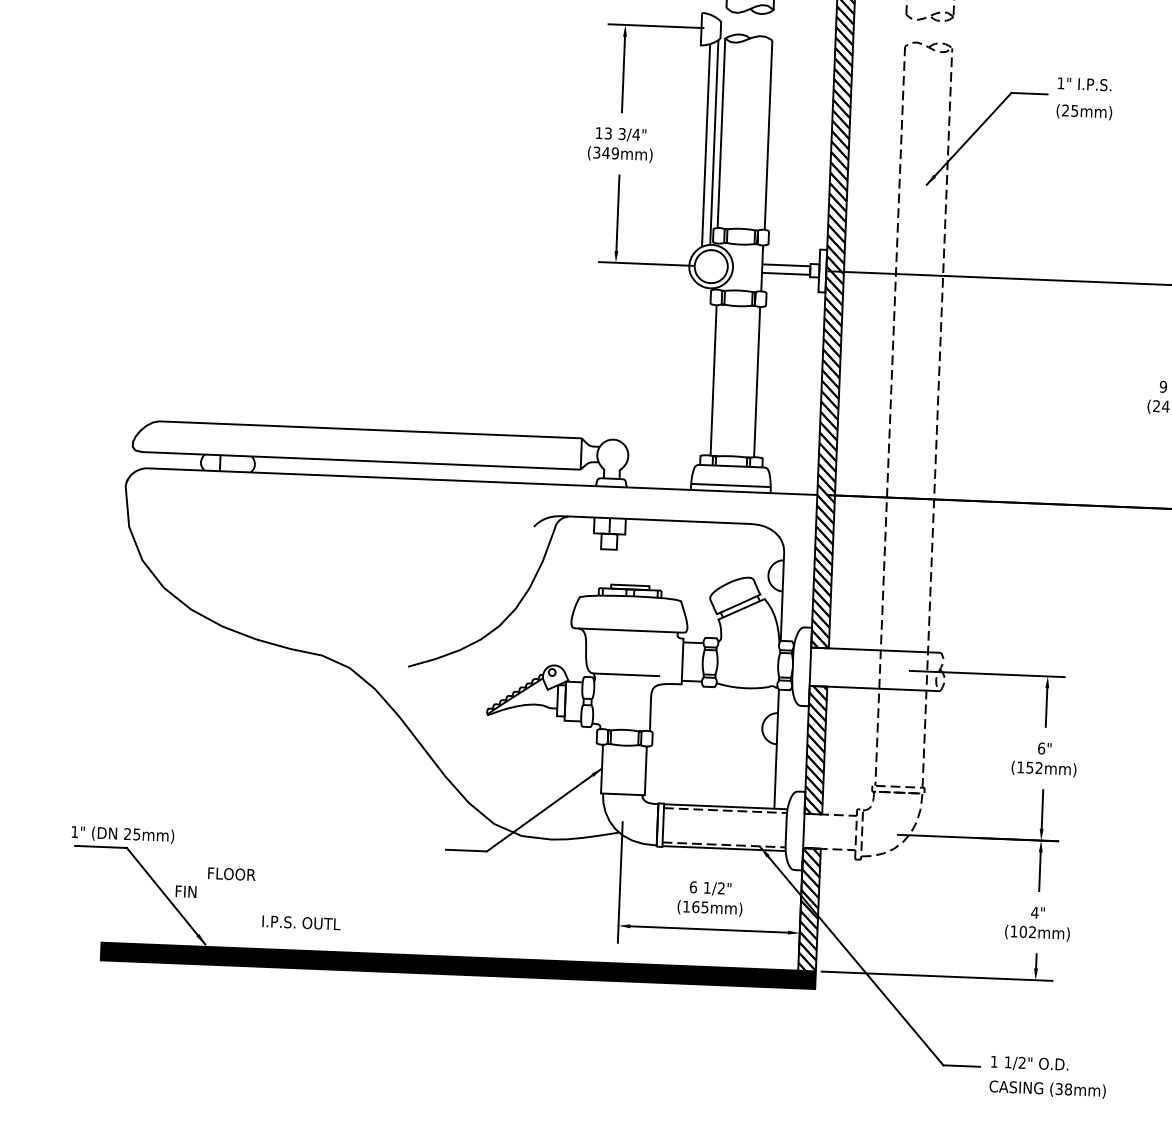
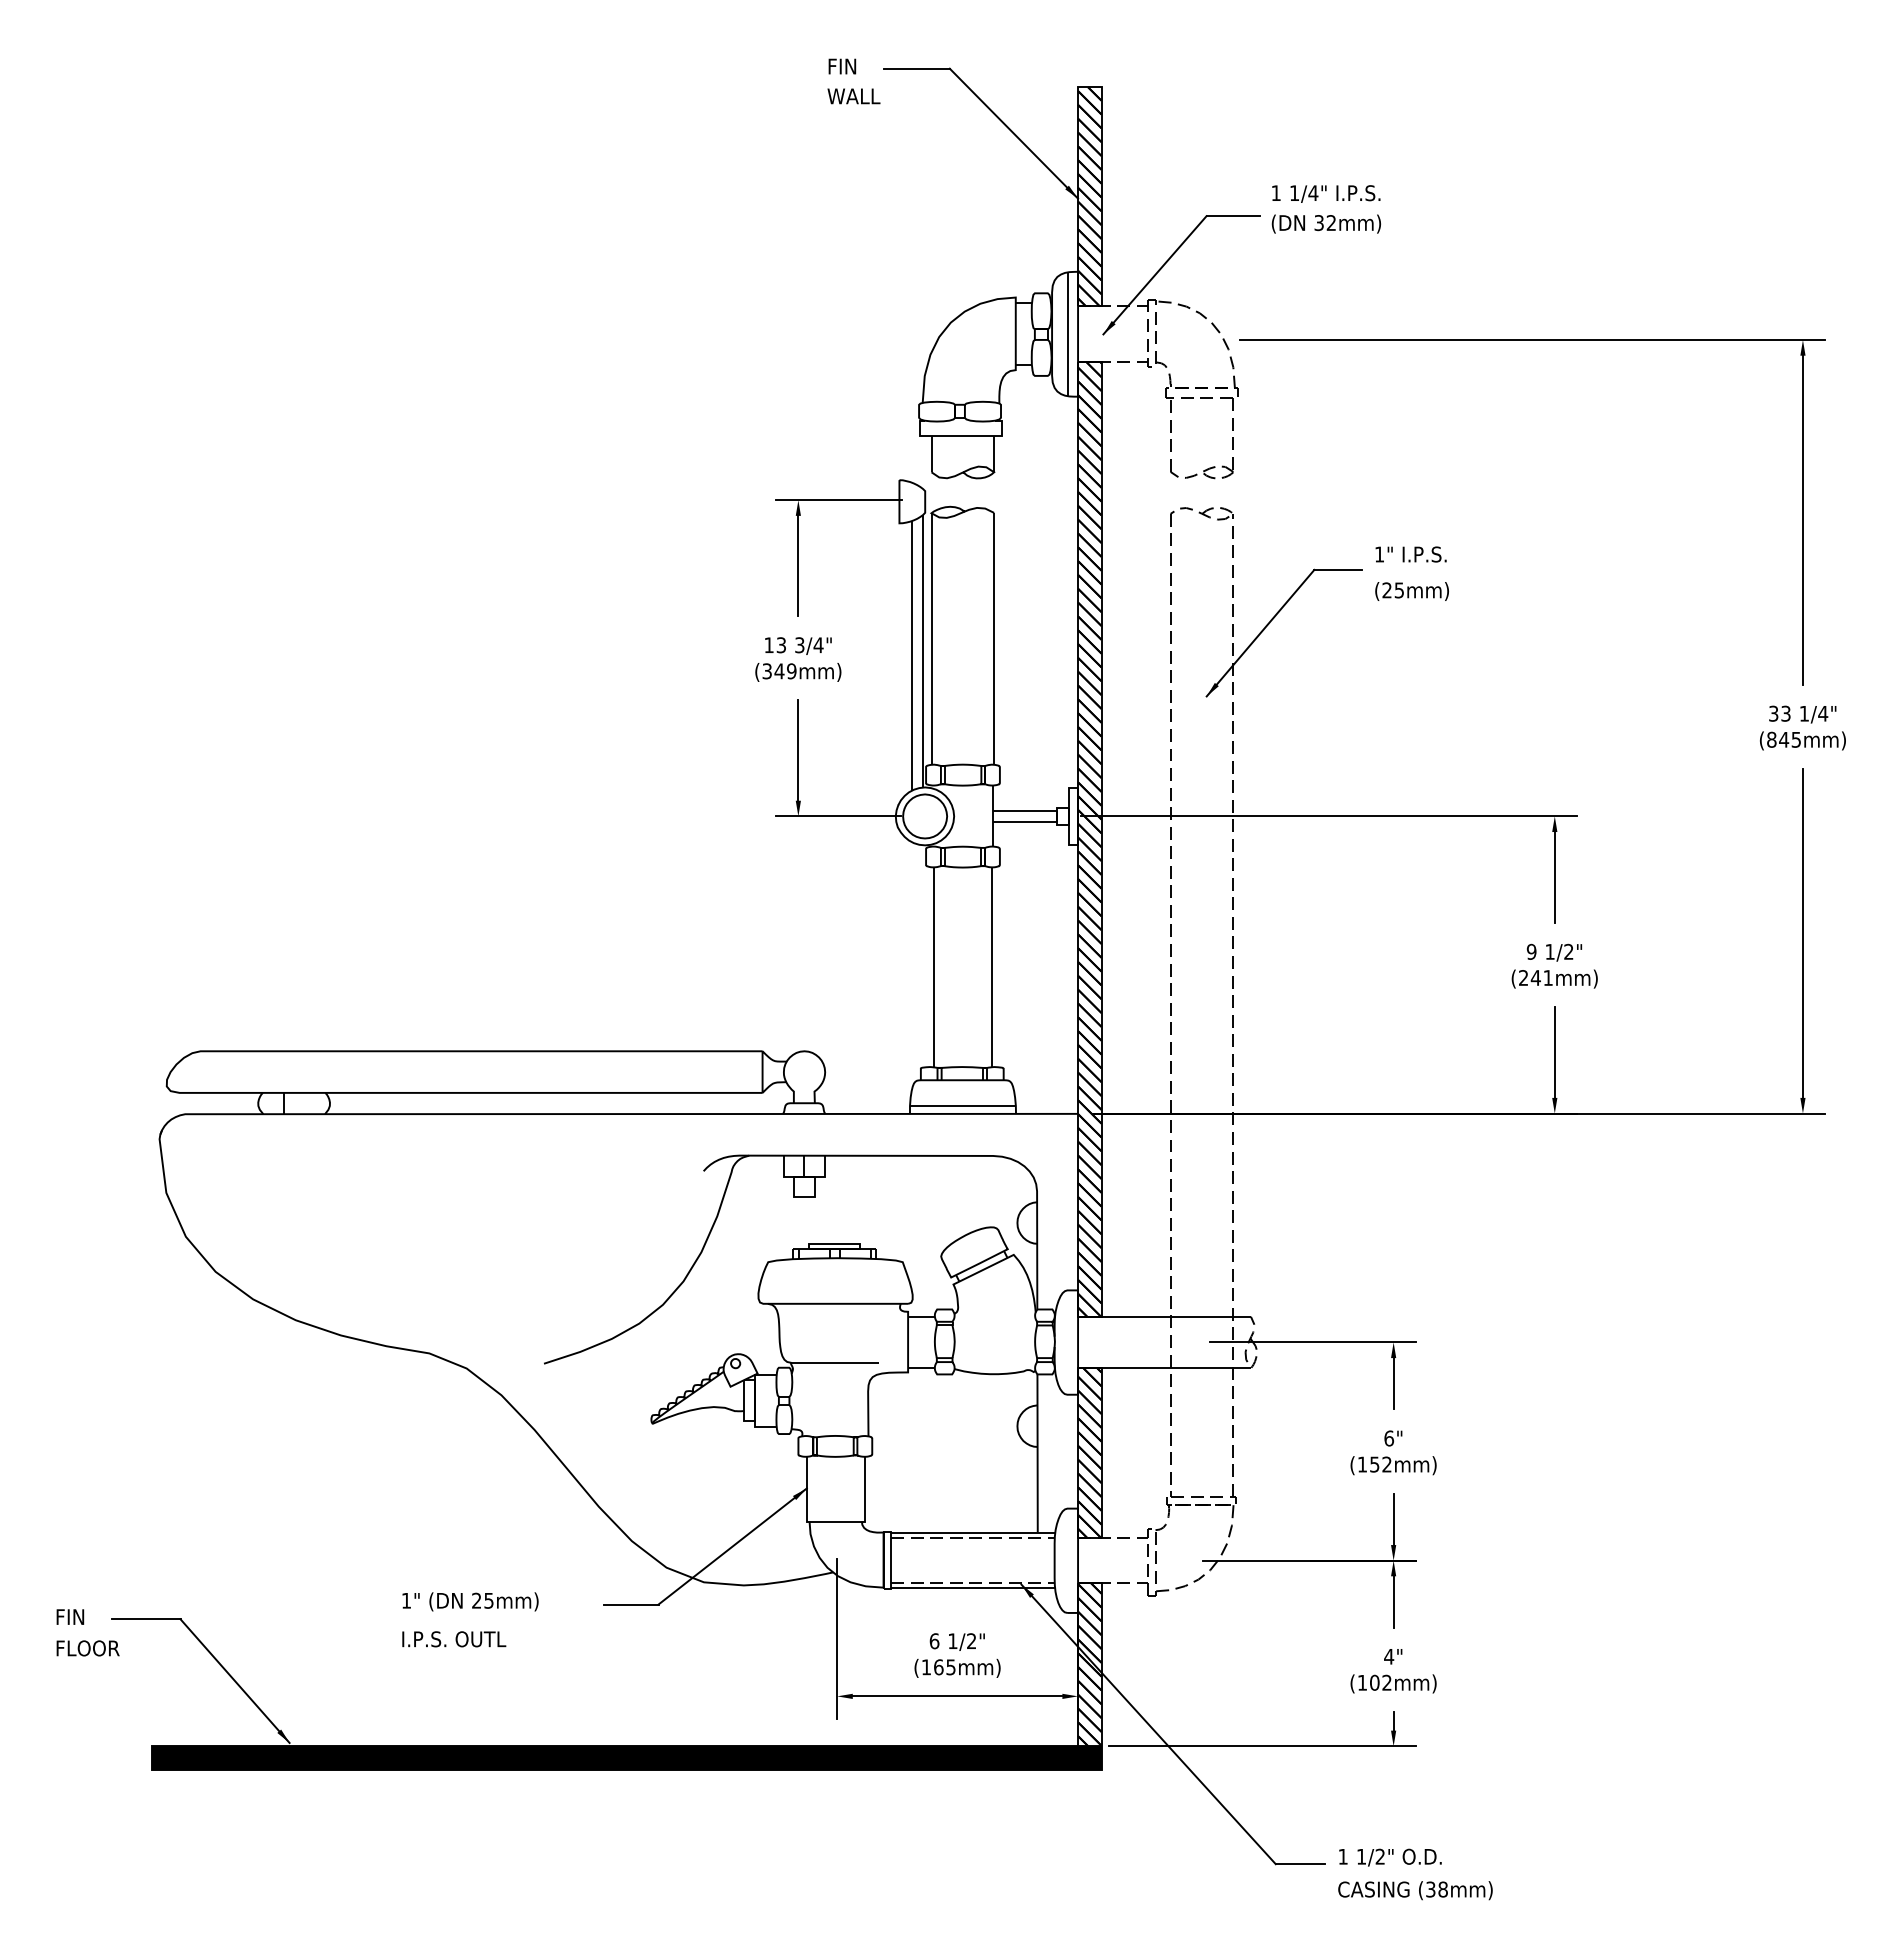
text: (122, 834) -> (470, 1601), moved
text: (231, 874) -> (87, 1648), moved
text: (186, 891) -> (70, 1616), moved
text: (301, 923) -> (454, 1639), moved

